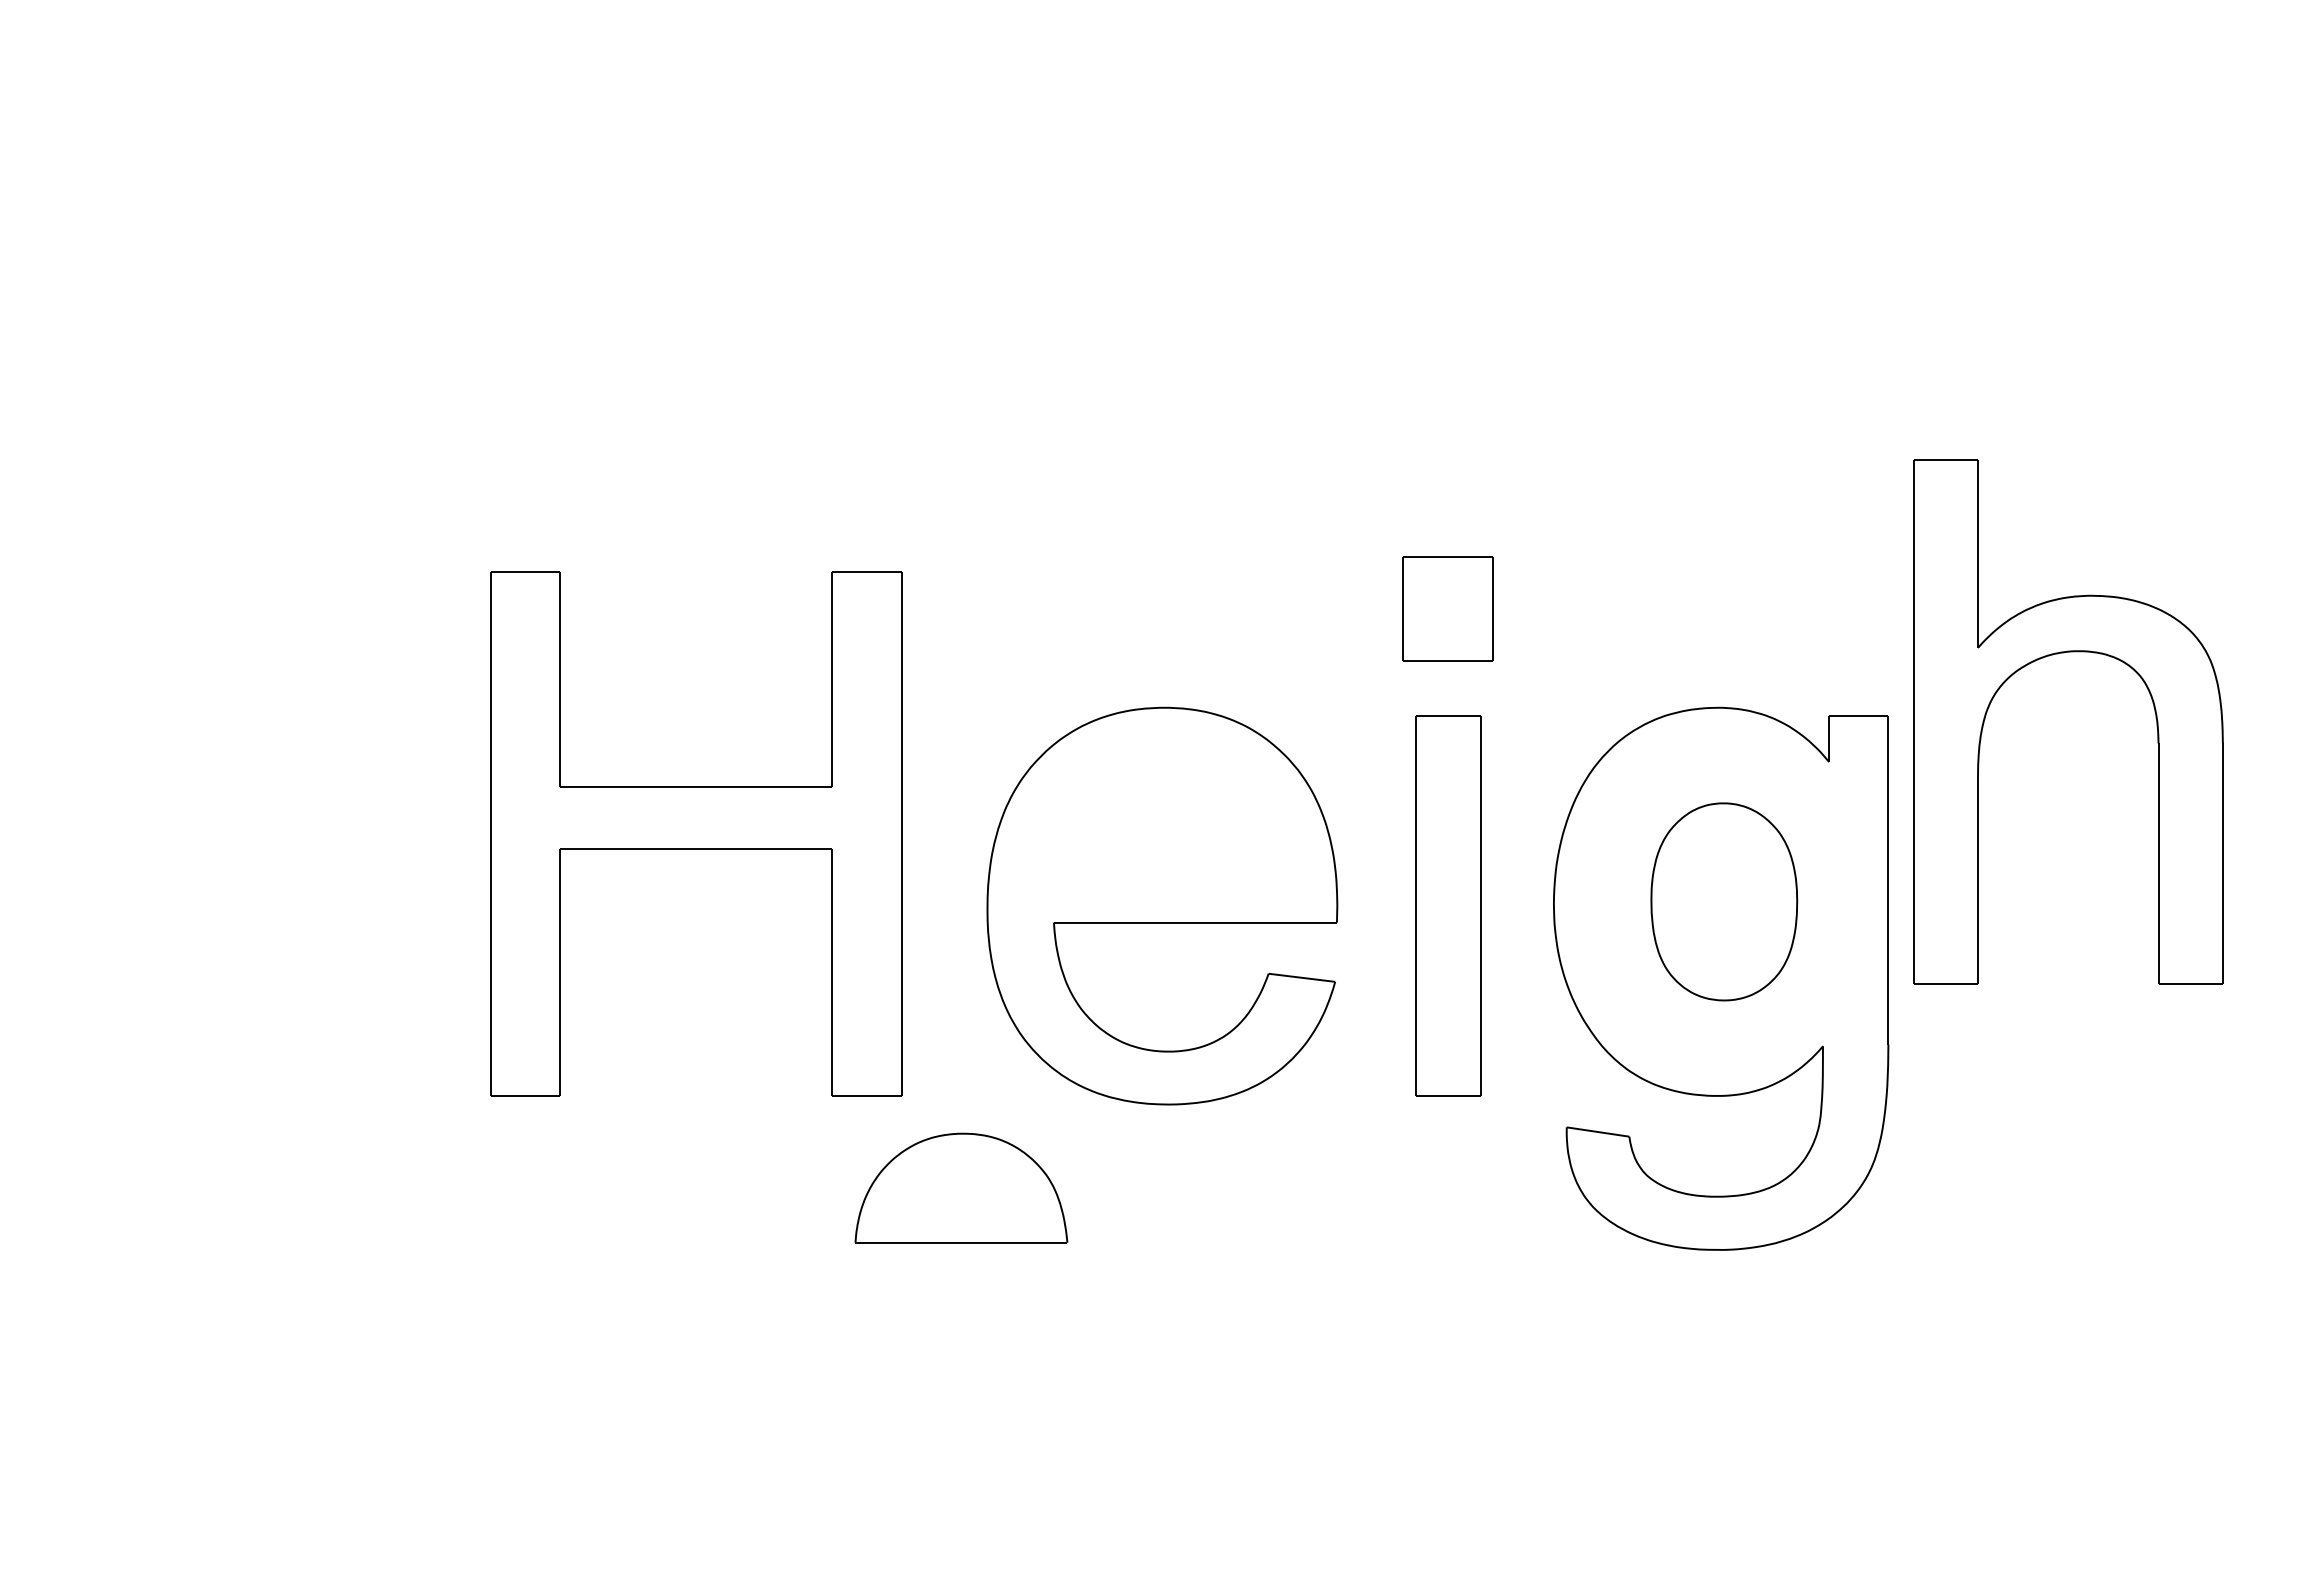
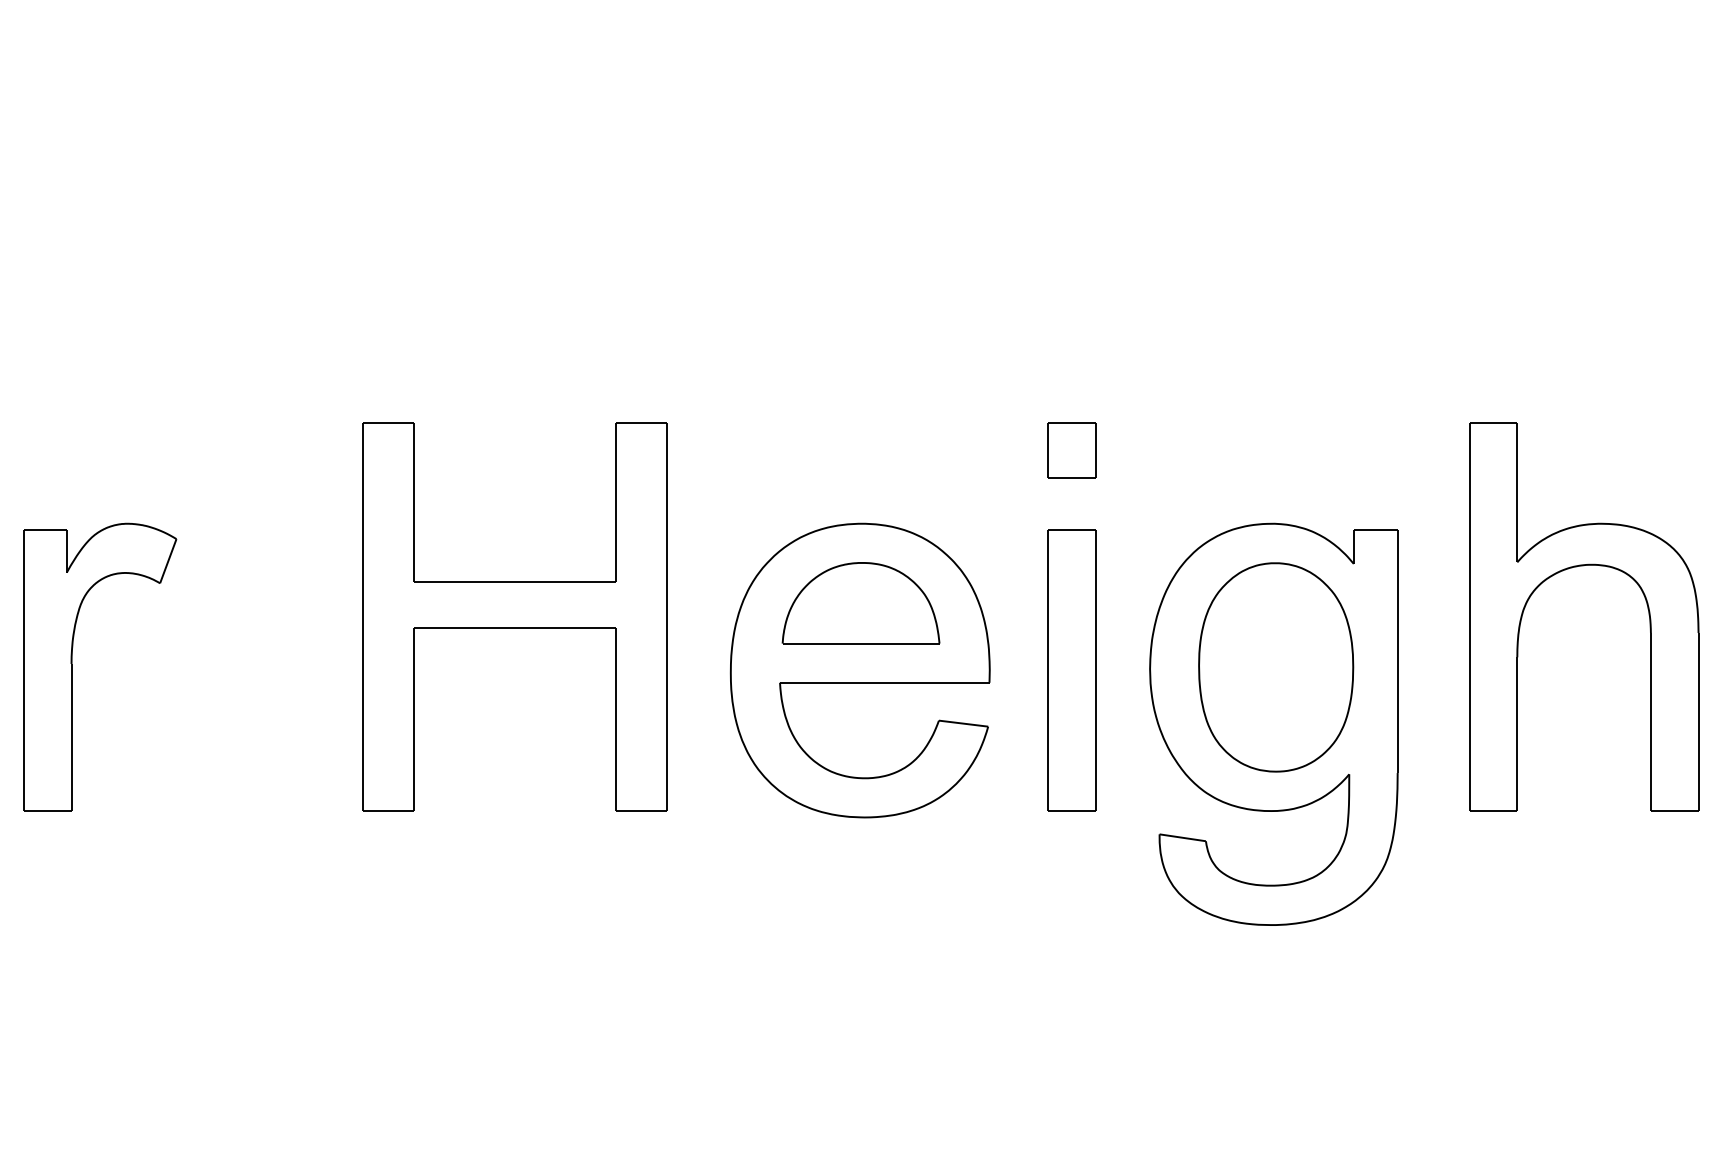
part: (1448, 608) -> (1072, 450), size x0.71
part: (2046, 657) -> (1568, 569), moved
part: (97, 901) -> (72, 667), added
part: (1724, 901) -> (1276, 667), size x1.43
part: (961, 1187) -> (861, 602), moved

